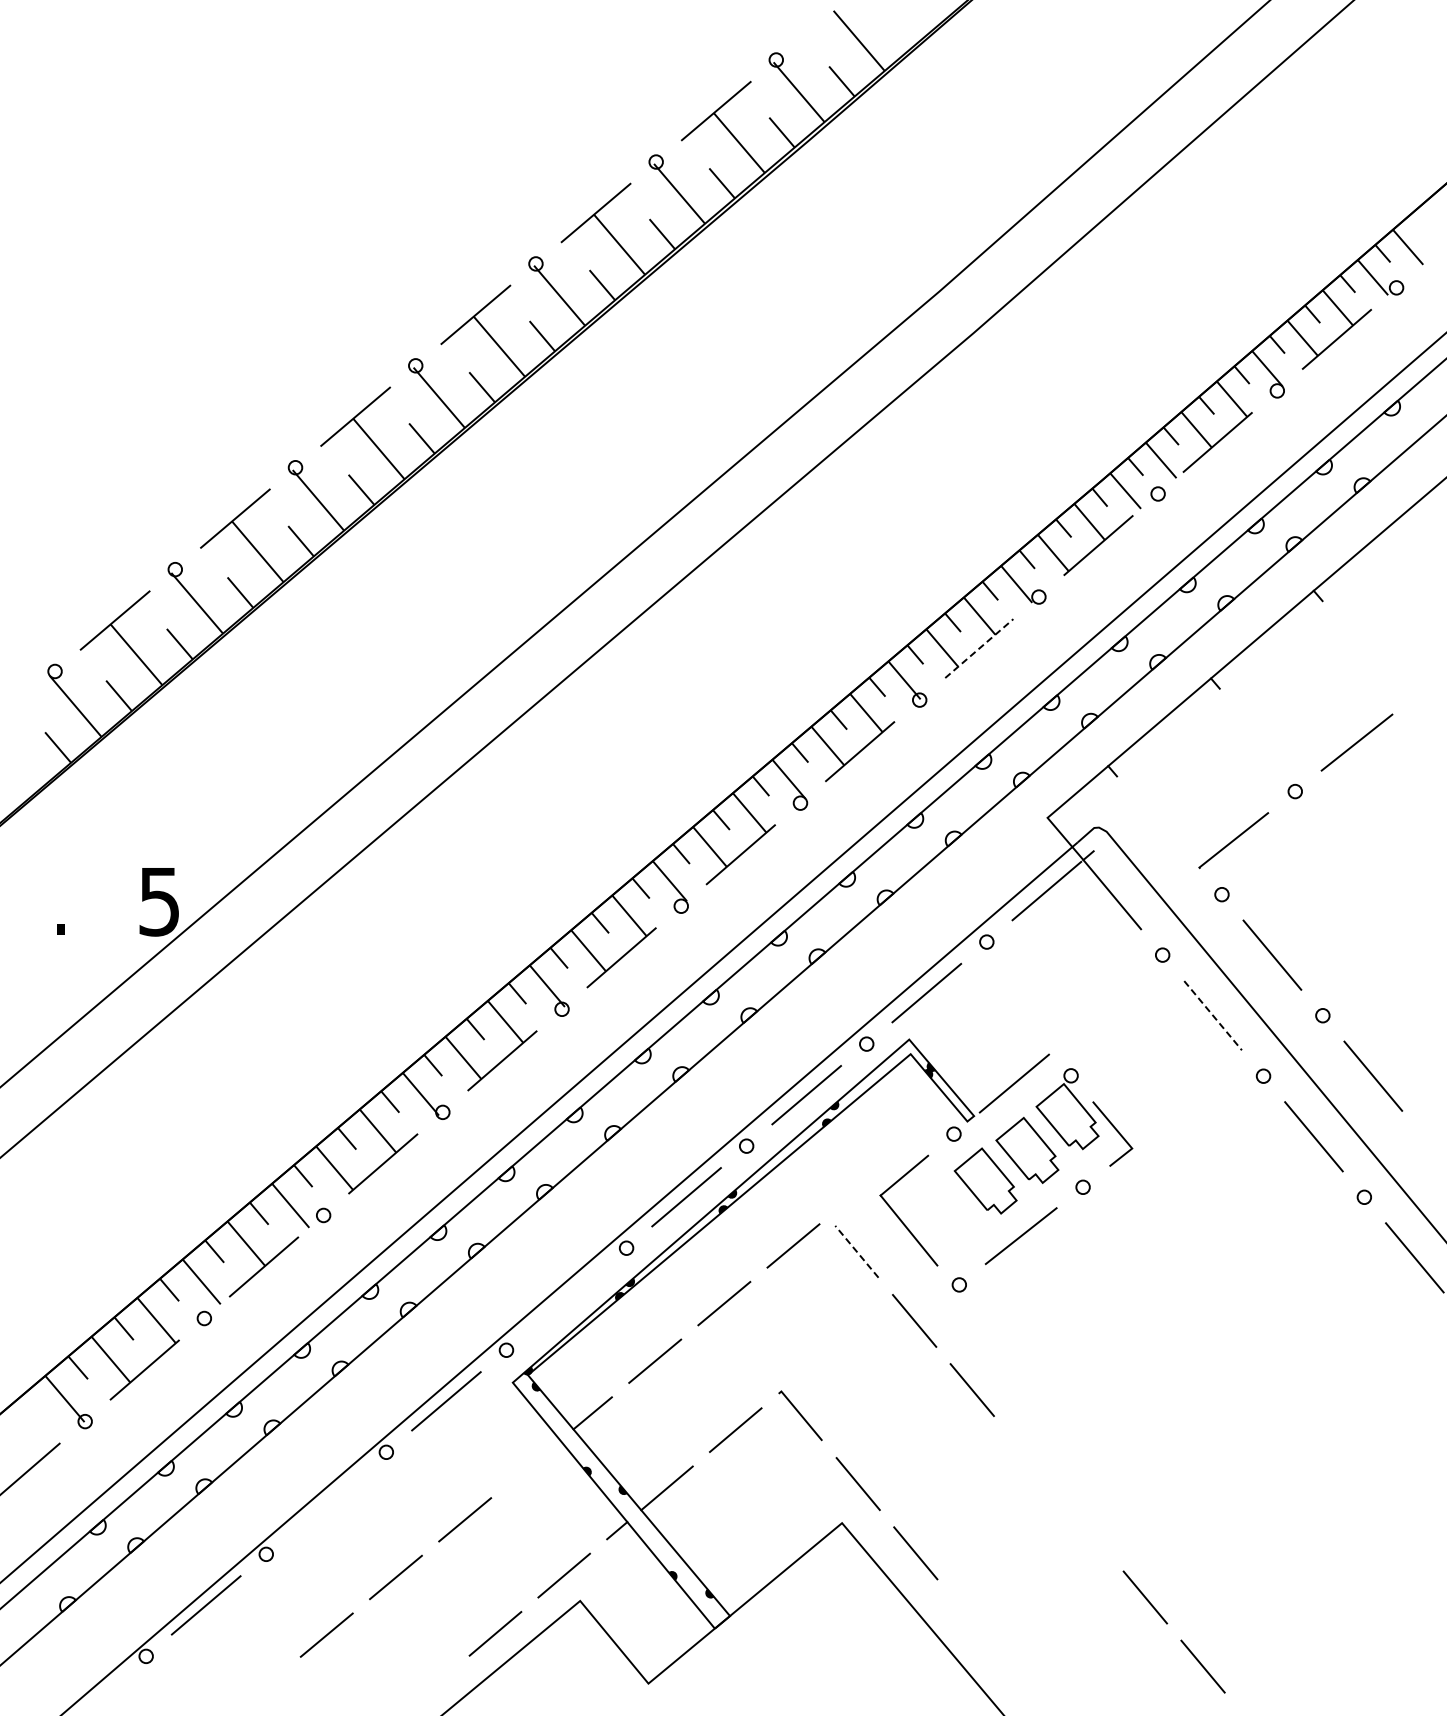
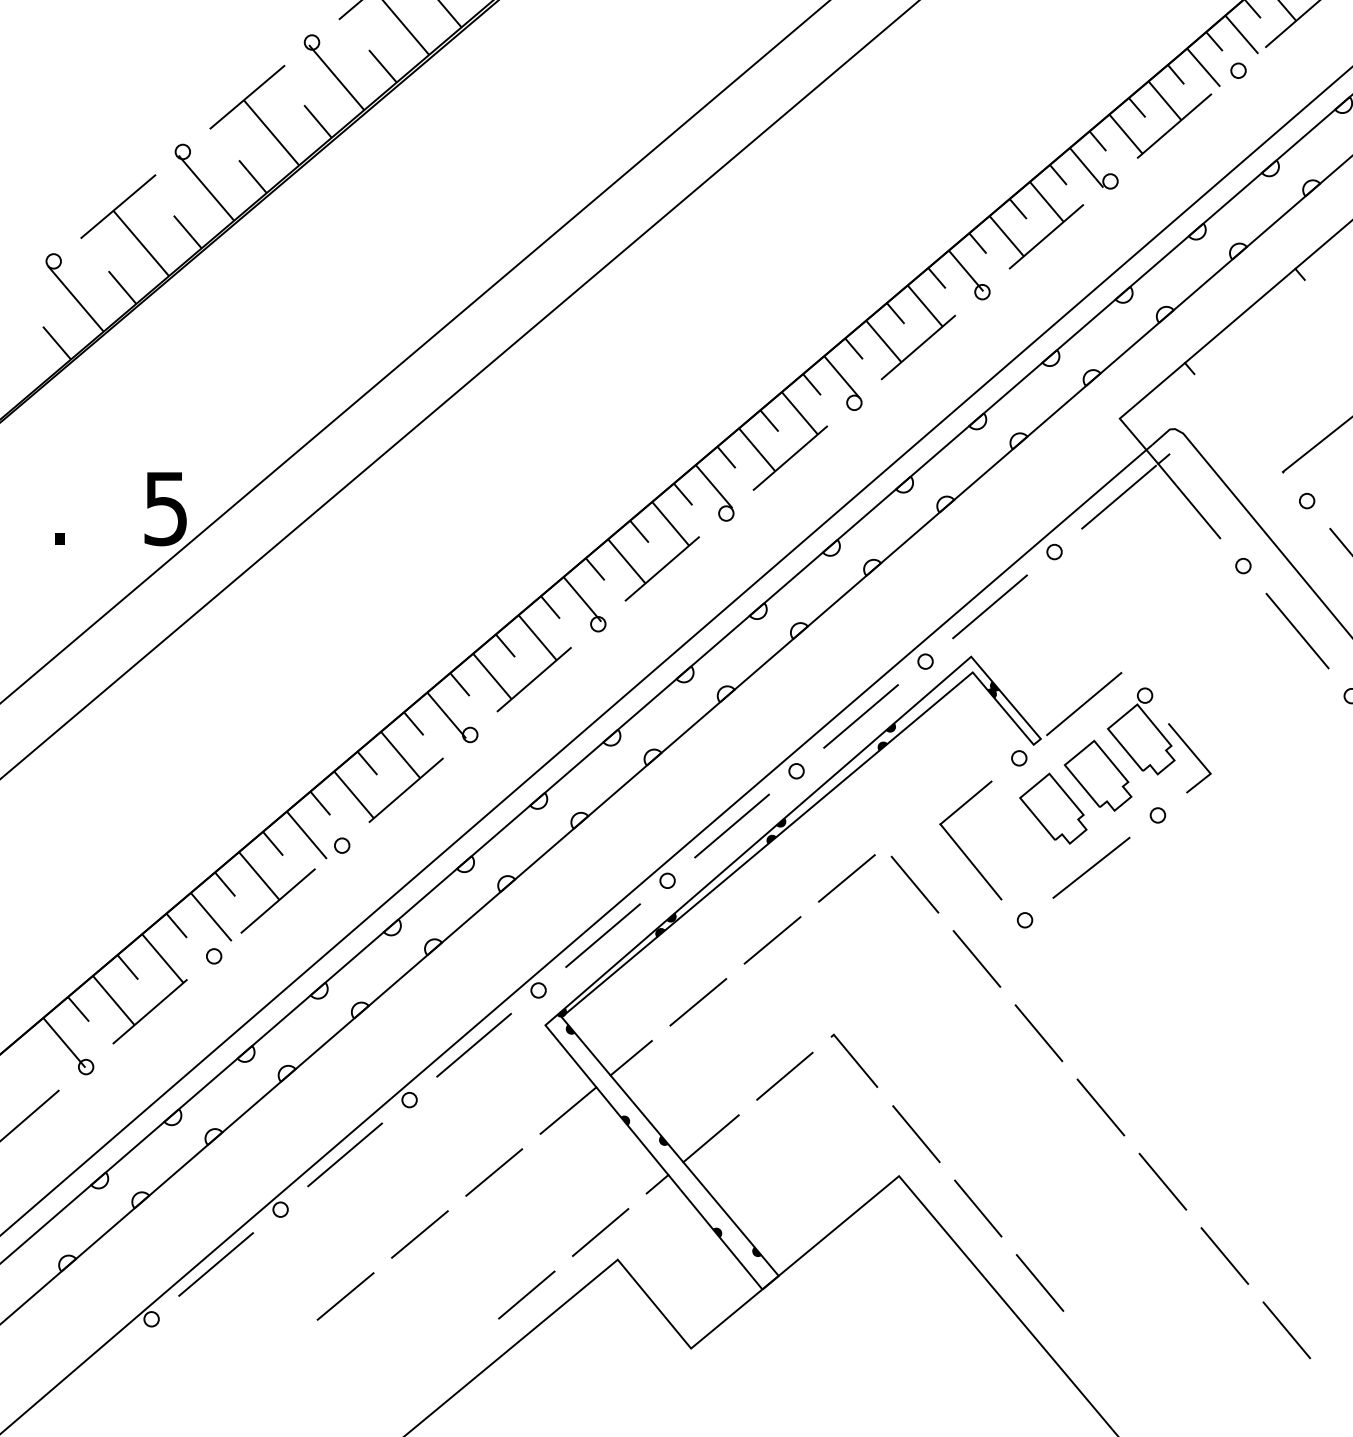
line: (979, 648) -> (1046, 236), dashed -> solid
line: (1213, 1016) -> (1298, 631), dashed -> solid
line: (856, 1251) -> (914, 884), dashed -> solid
line: (566, 1299) -> (603, 935), added
line: (1029, 1459) -> (1100, 1107), added
line: (534, 1461) -> (568, 1109), added
line: (326, 1503) -> (345, 1155), added
line: (1087, 1528) -> (1162, 1181), added
line: (972, 1622) -> (1039, 1282), added

